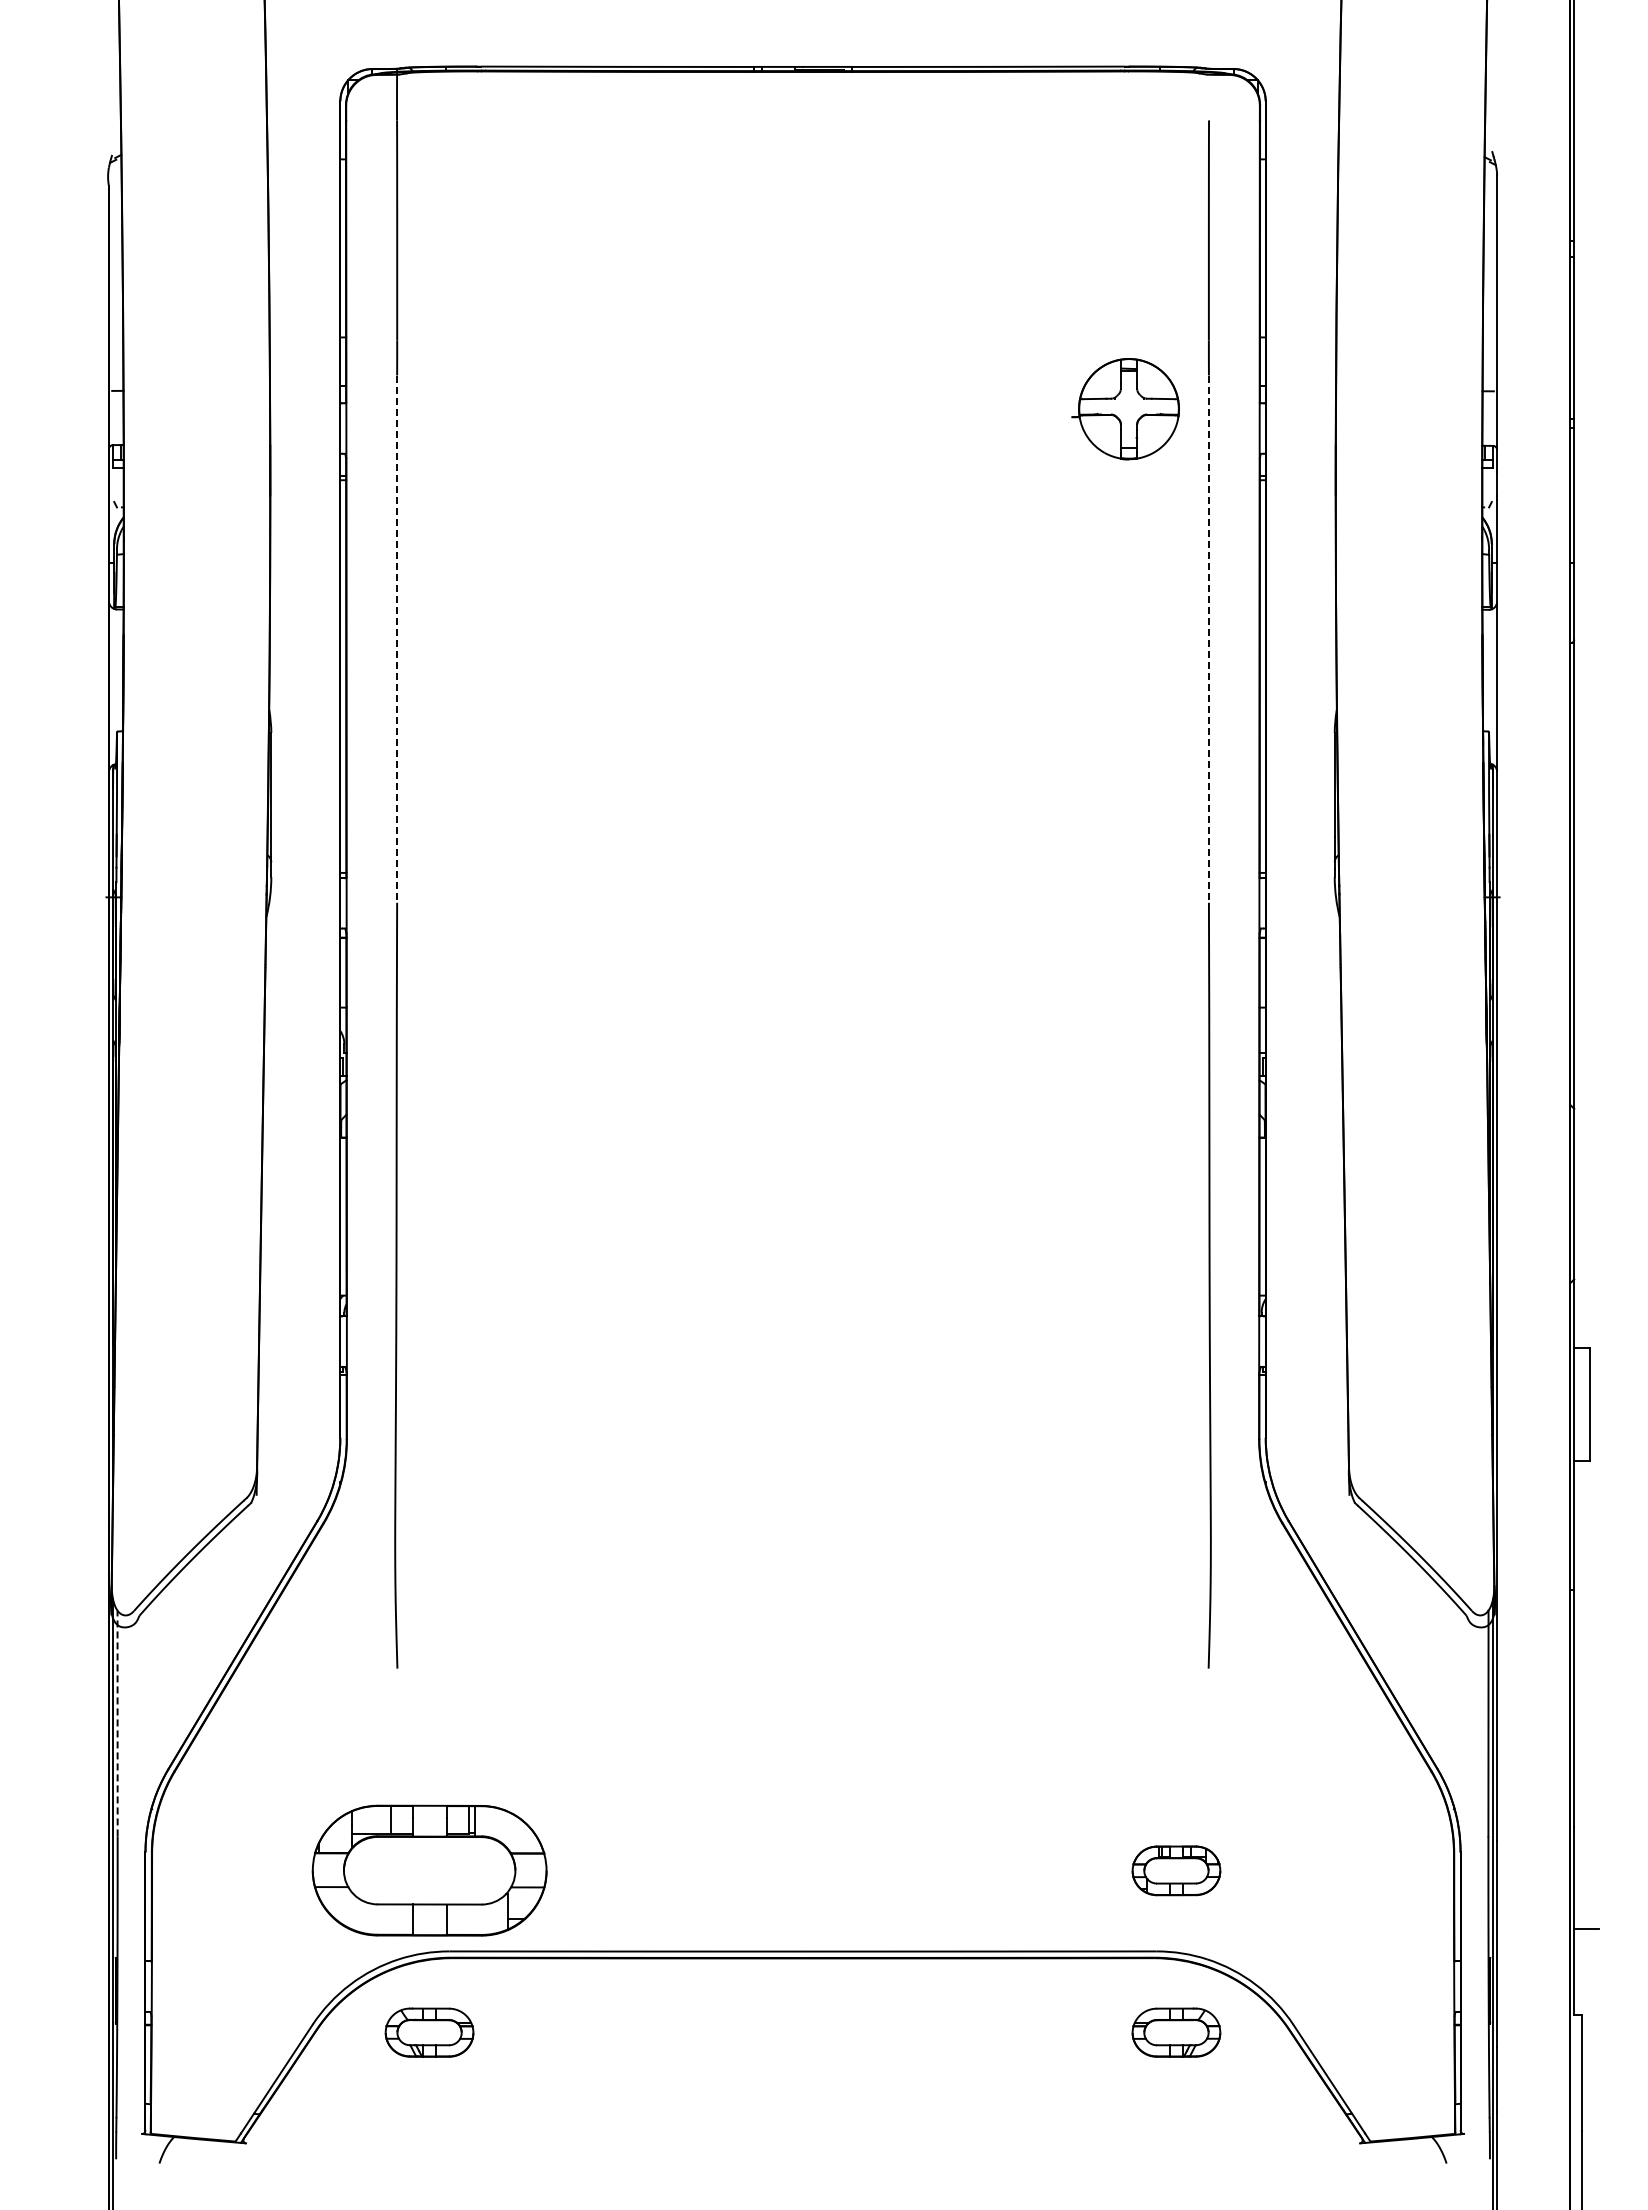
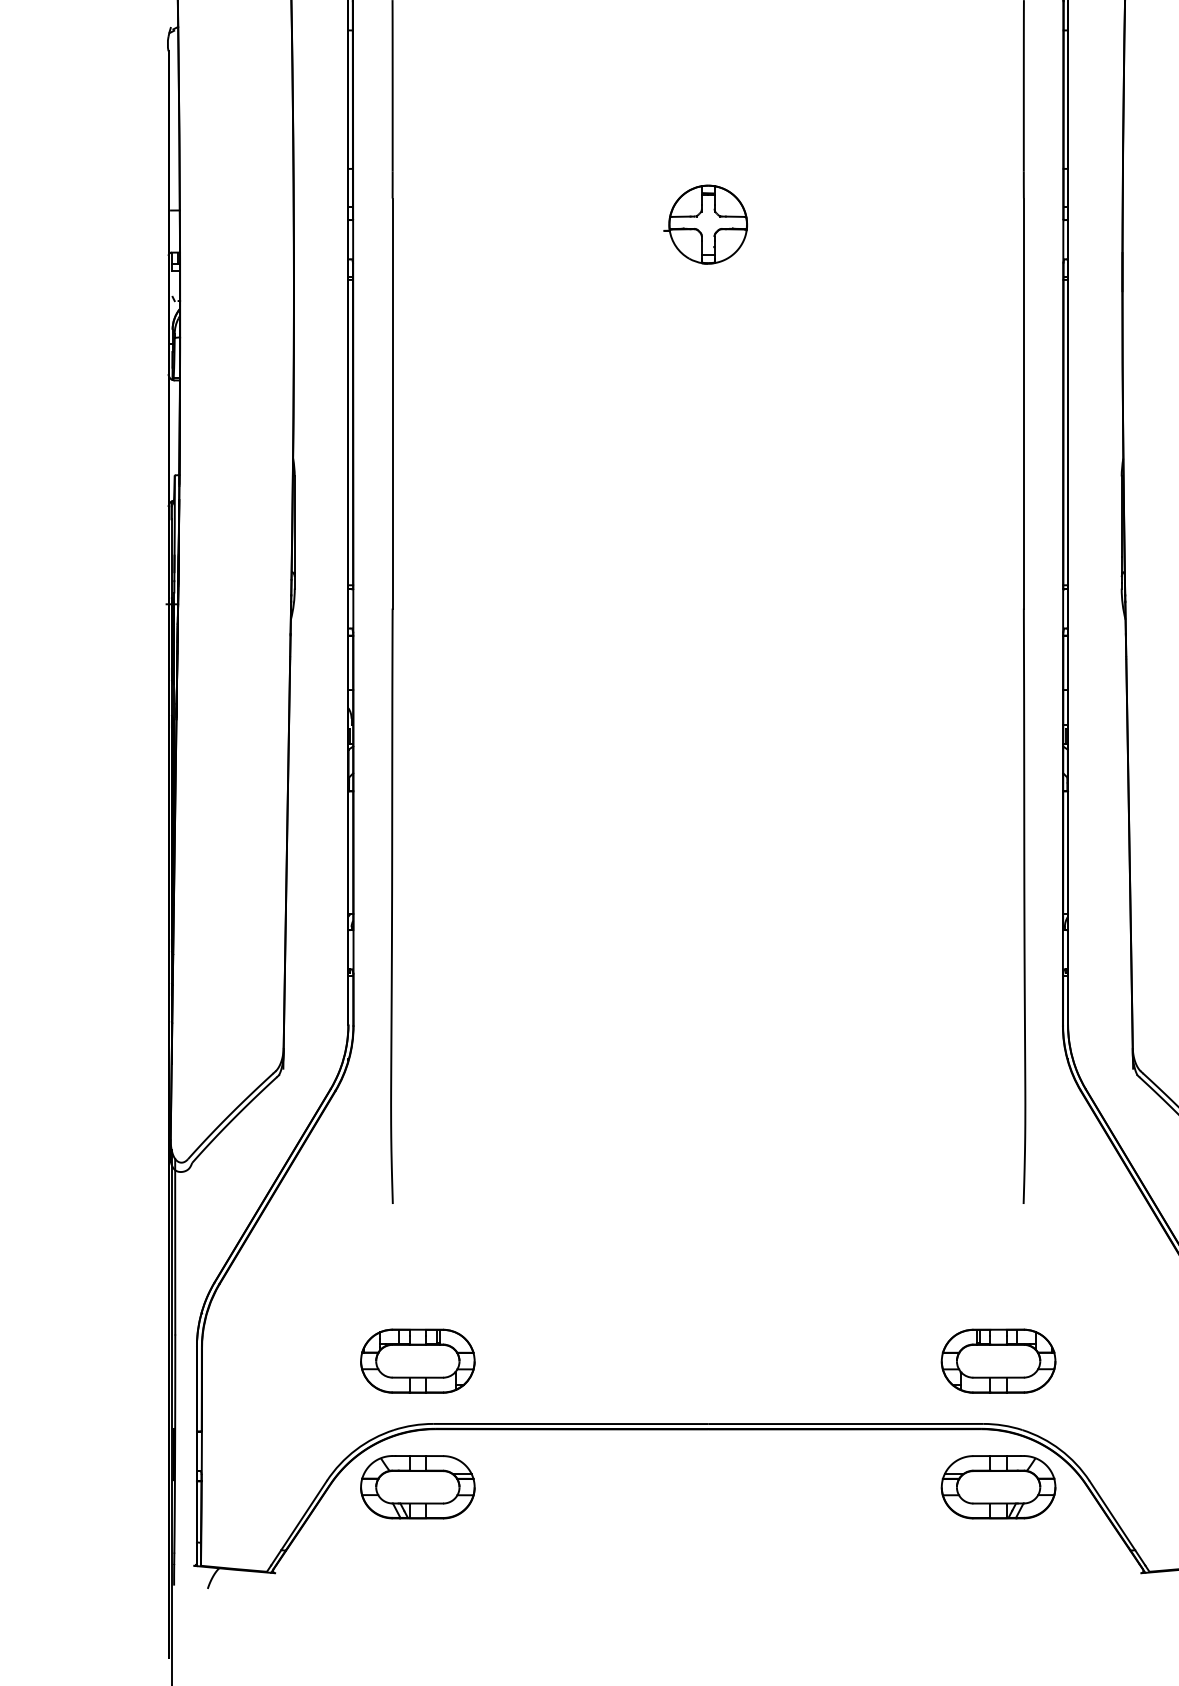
part: (1125, 409) -> (705, 224), moved
line: (397, 639) -> (392, 403), dashed -> solid
line: (1208, 639) -> (1023, 403), dashed -> solid
line: (117, 1723) -> (175, 1246), dashed -> solid
part: (429, 1870) -> (417, 1361), size x0.62
part: (1176, 1870) -> (998, 1361), size x1.67
part: (429, 2032) -> (417, 1486), size x1.67
part: (1176, 2032) -> (998, 1486), size x1.67

